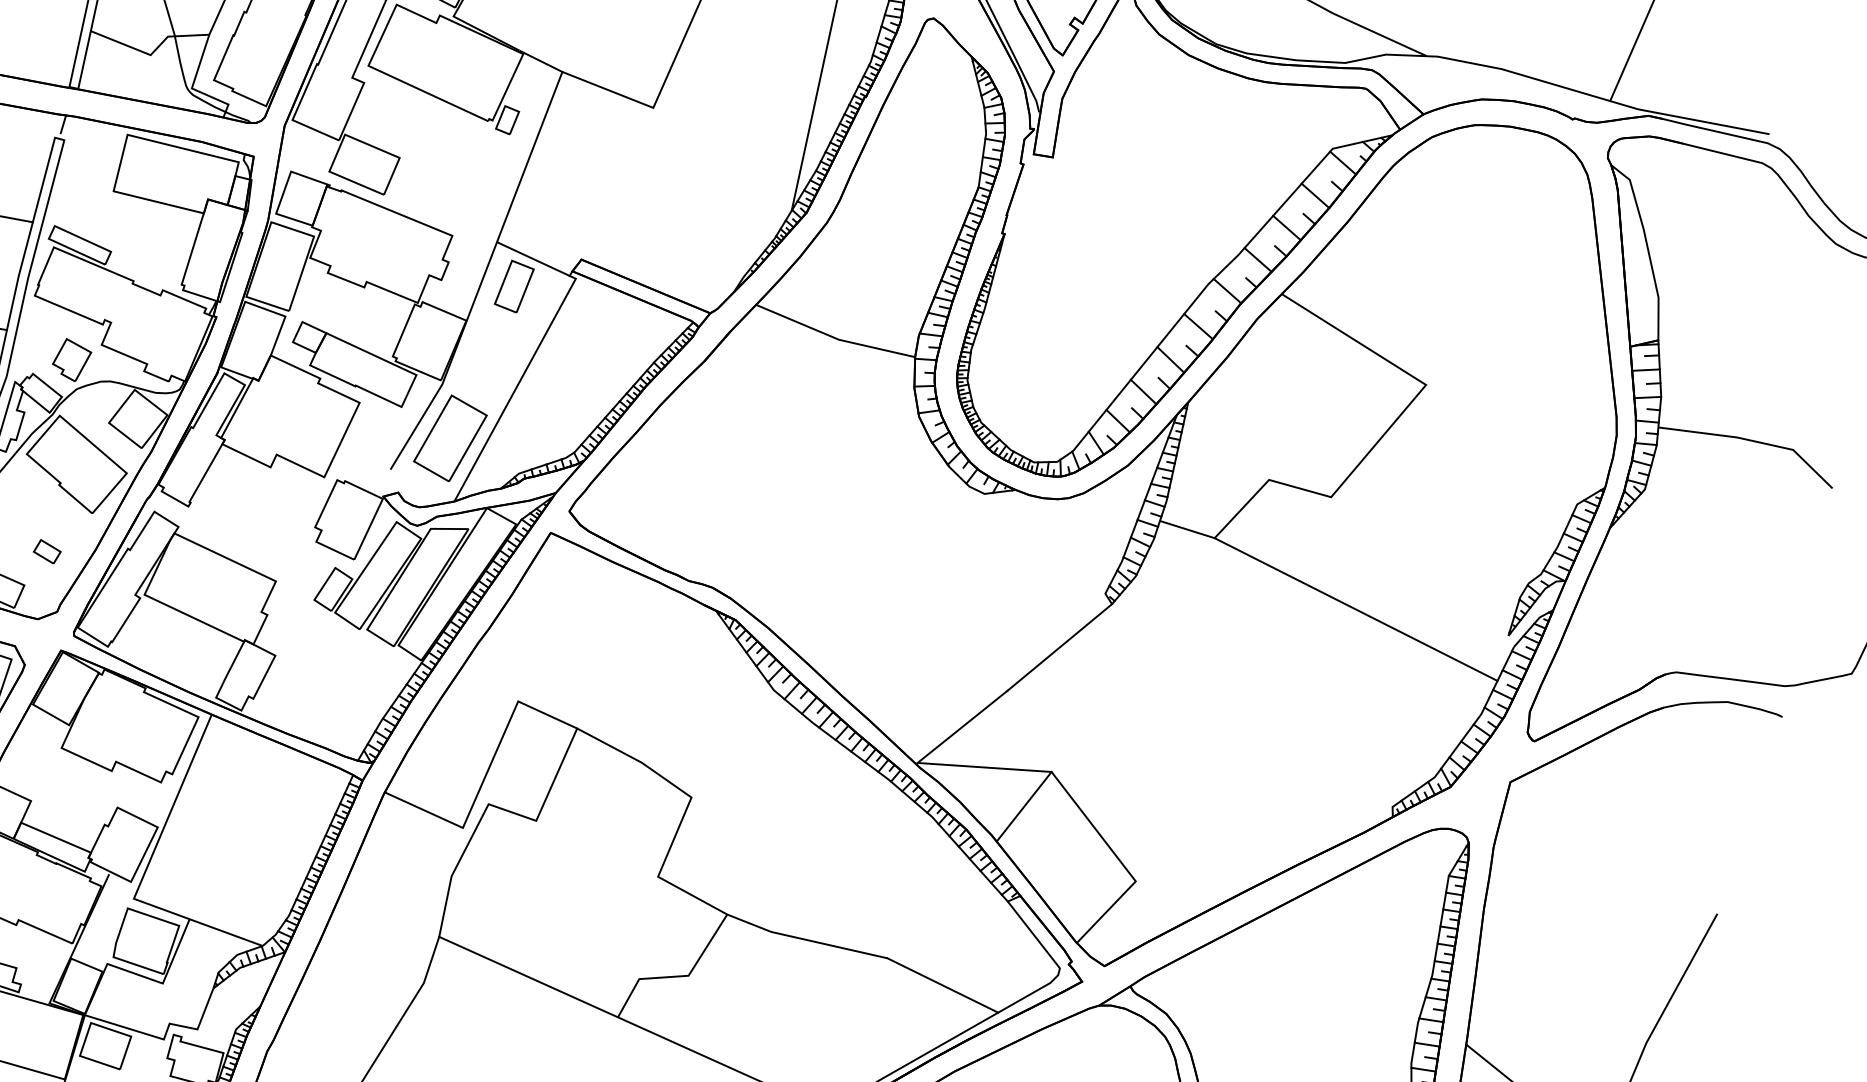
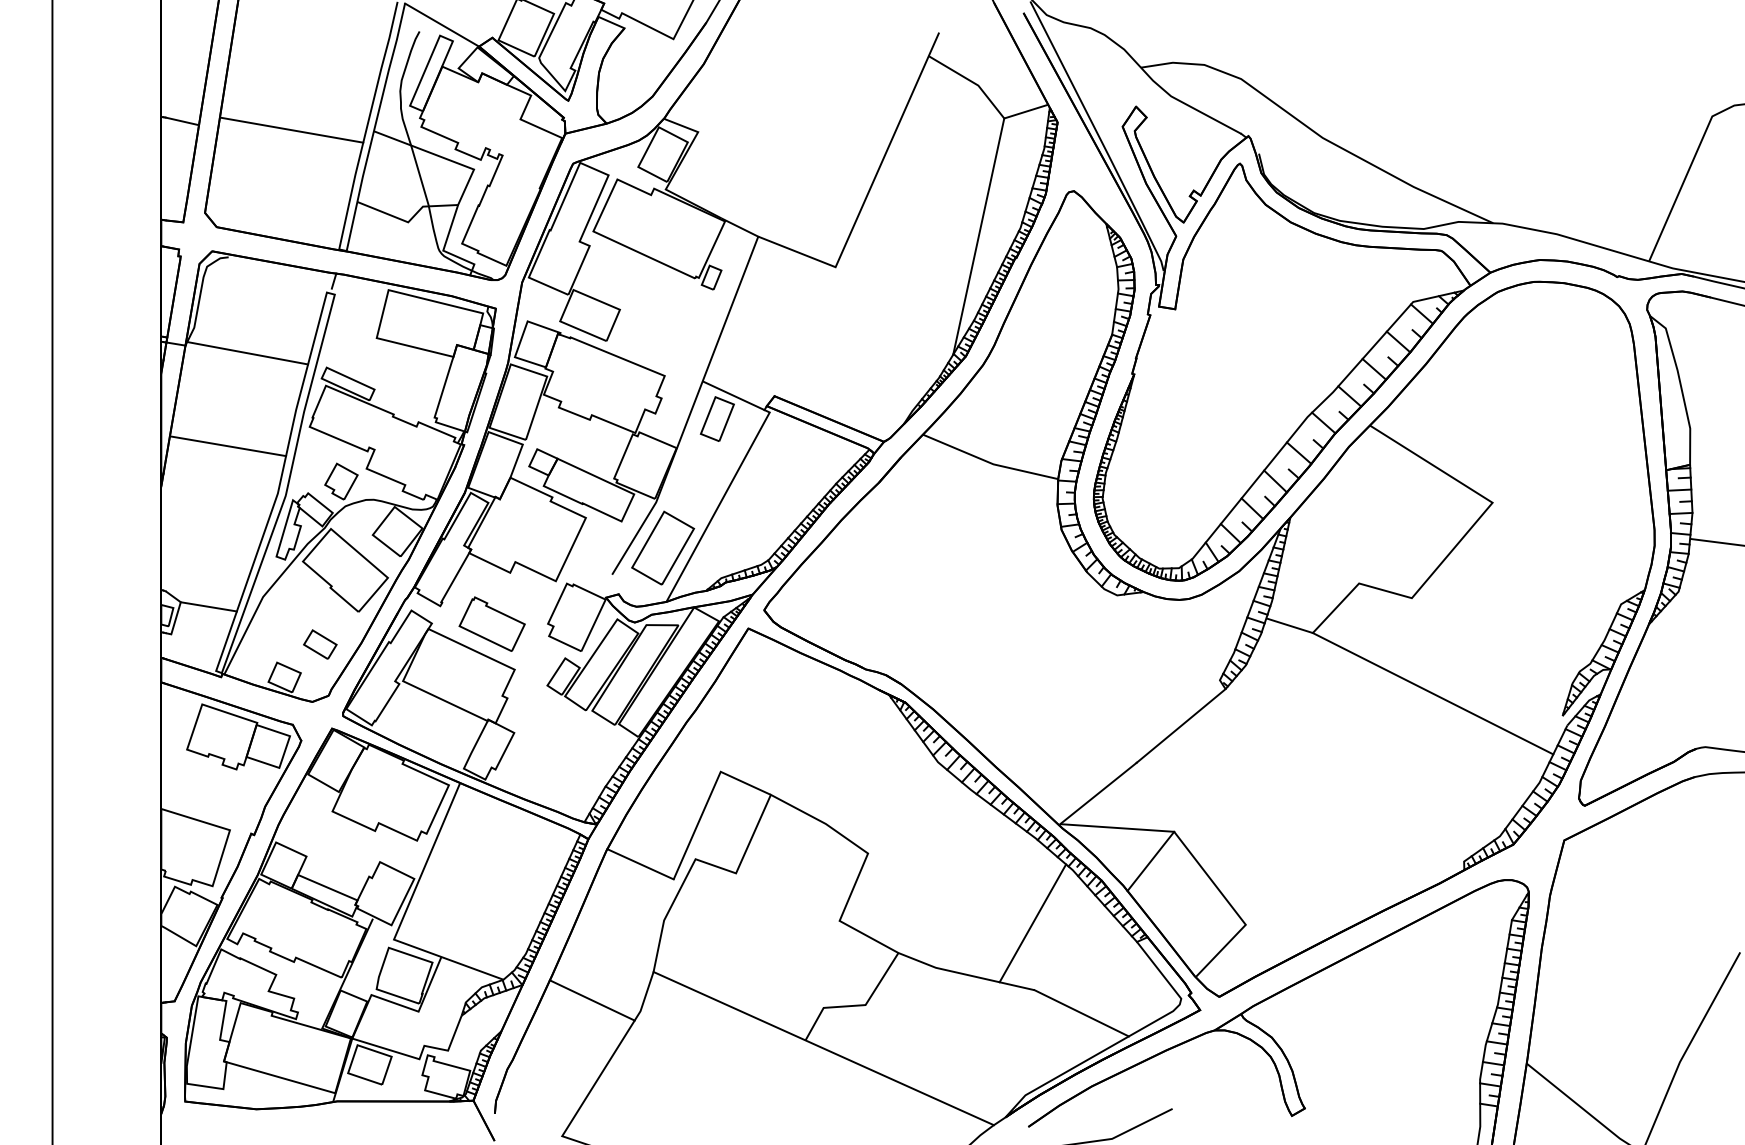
part: (248, 526) -> (491, 623), added
part: (47, 551) -> (320, 644), size x1.43
line: (884, 879) -> (1032, 923), added
line: (366, 970) -> (591, 1000), added

